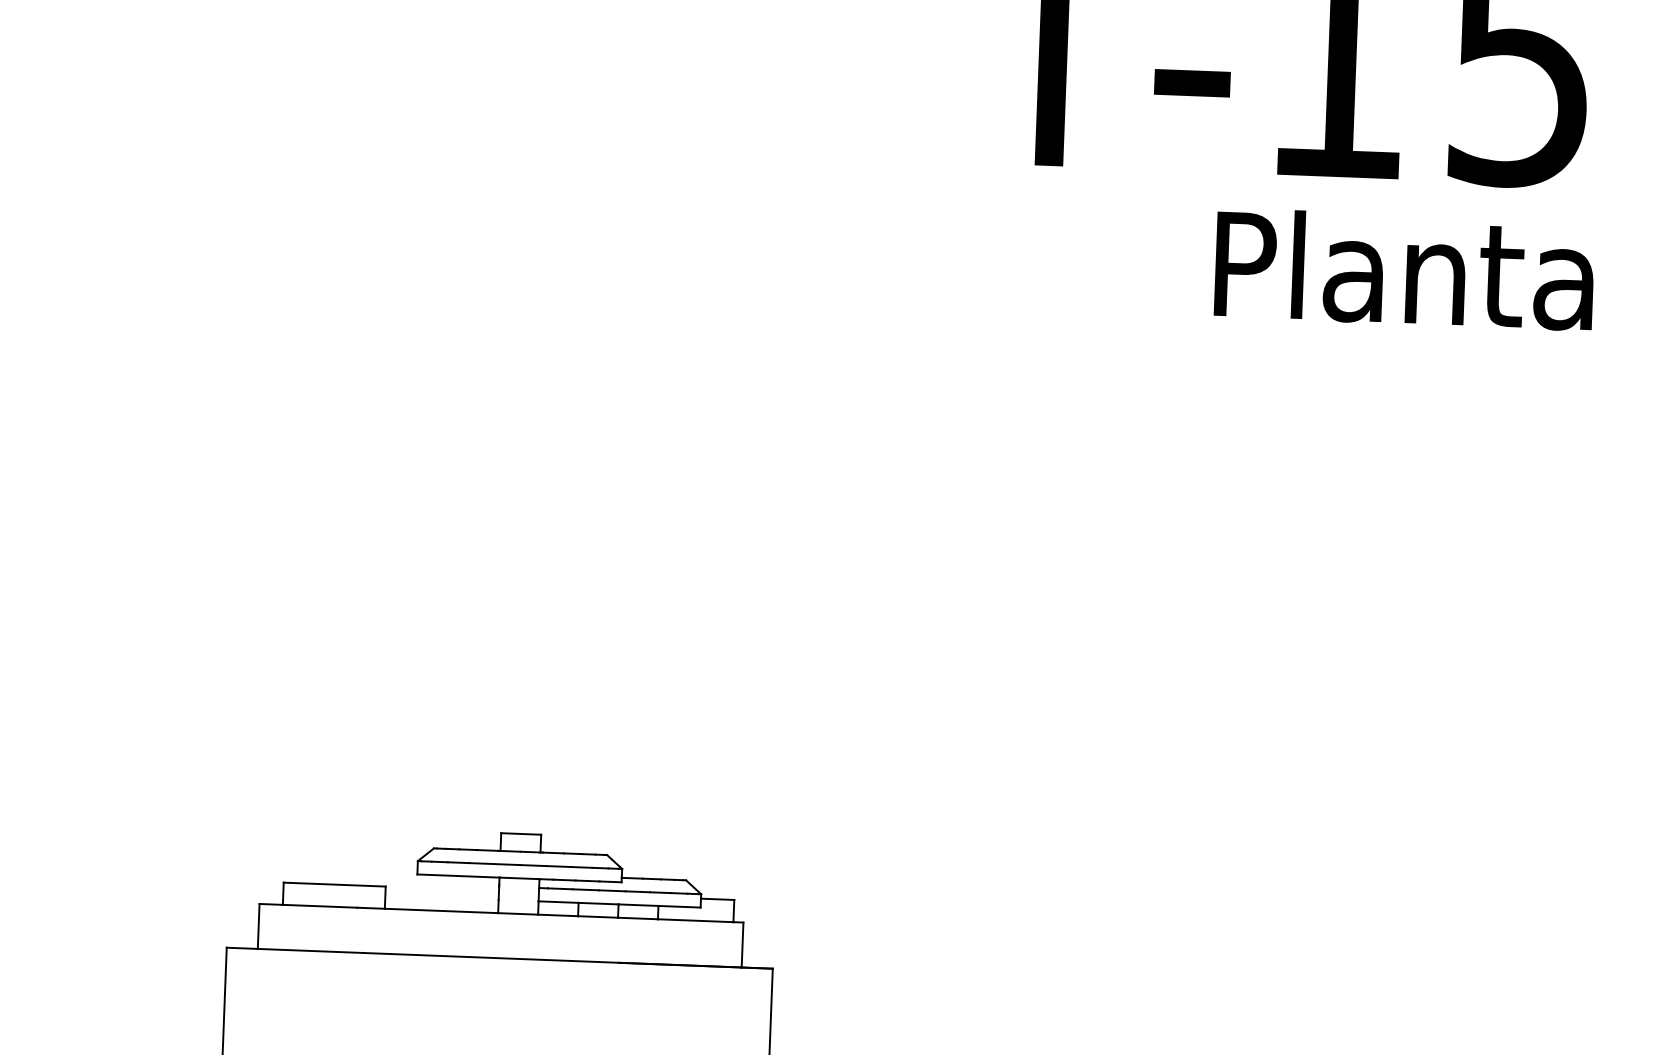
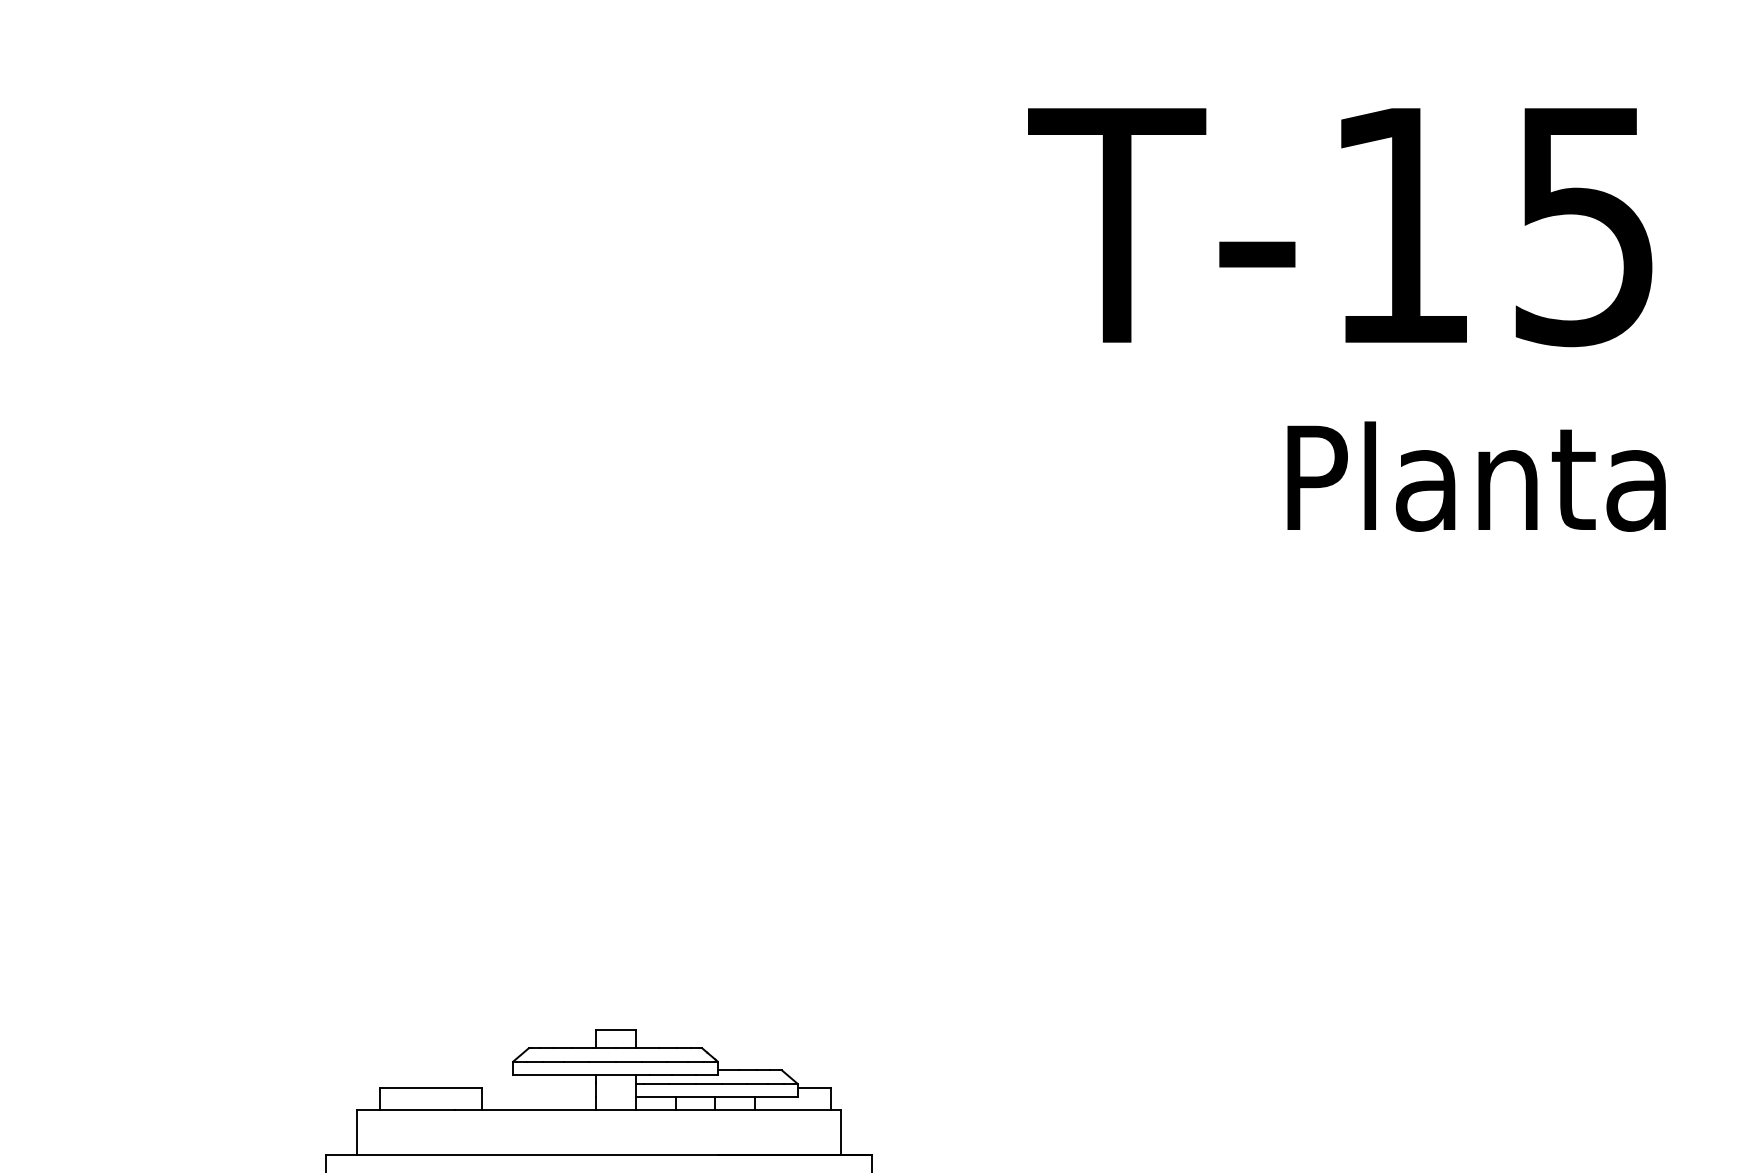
text: (1404, 269) -> (1476, 476), moved

